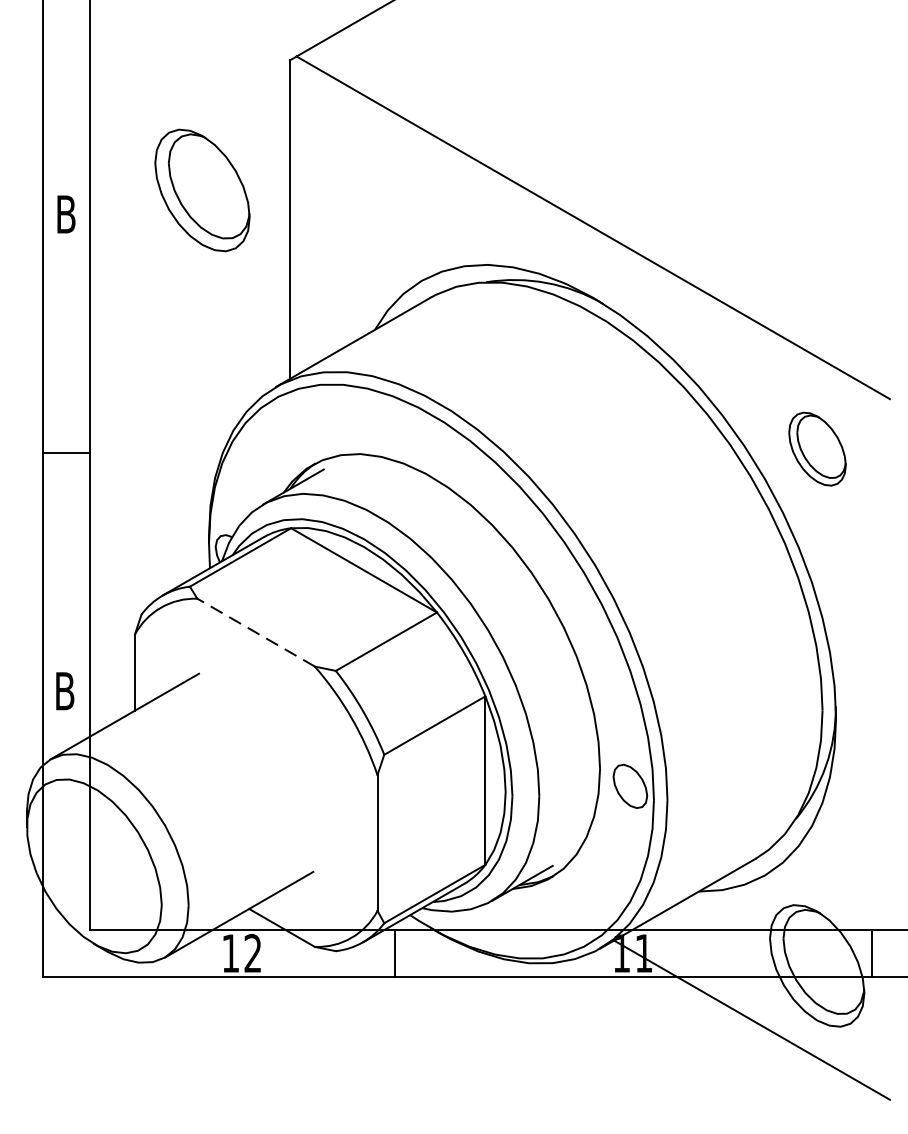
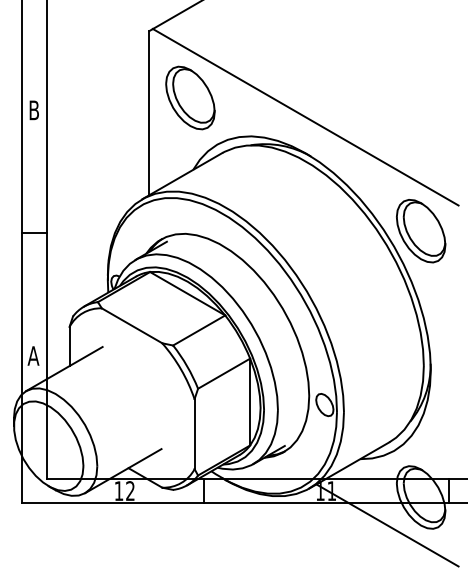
part: (202, 189) -> (190, 97), moved
part: (817, 449) -> (421, 231), size x1.67
line: (256, 632) -> (132, 325), dashed -> solid
text: (64, 690) -> (33, 355), B -> A

